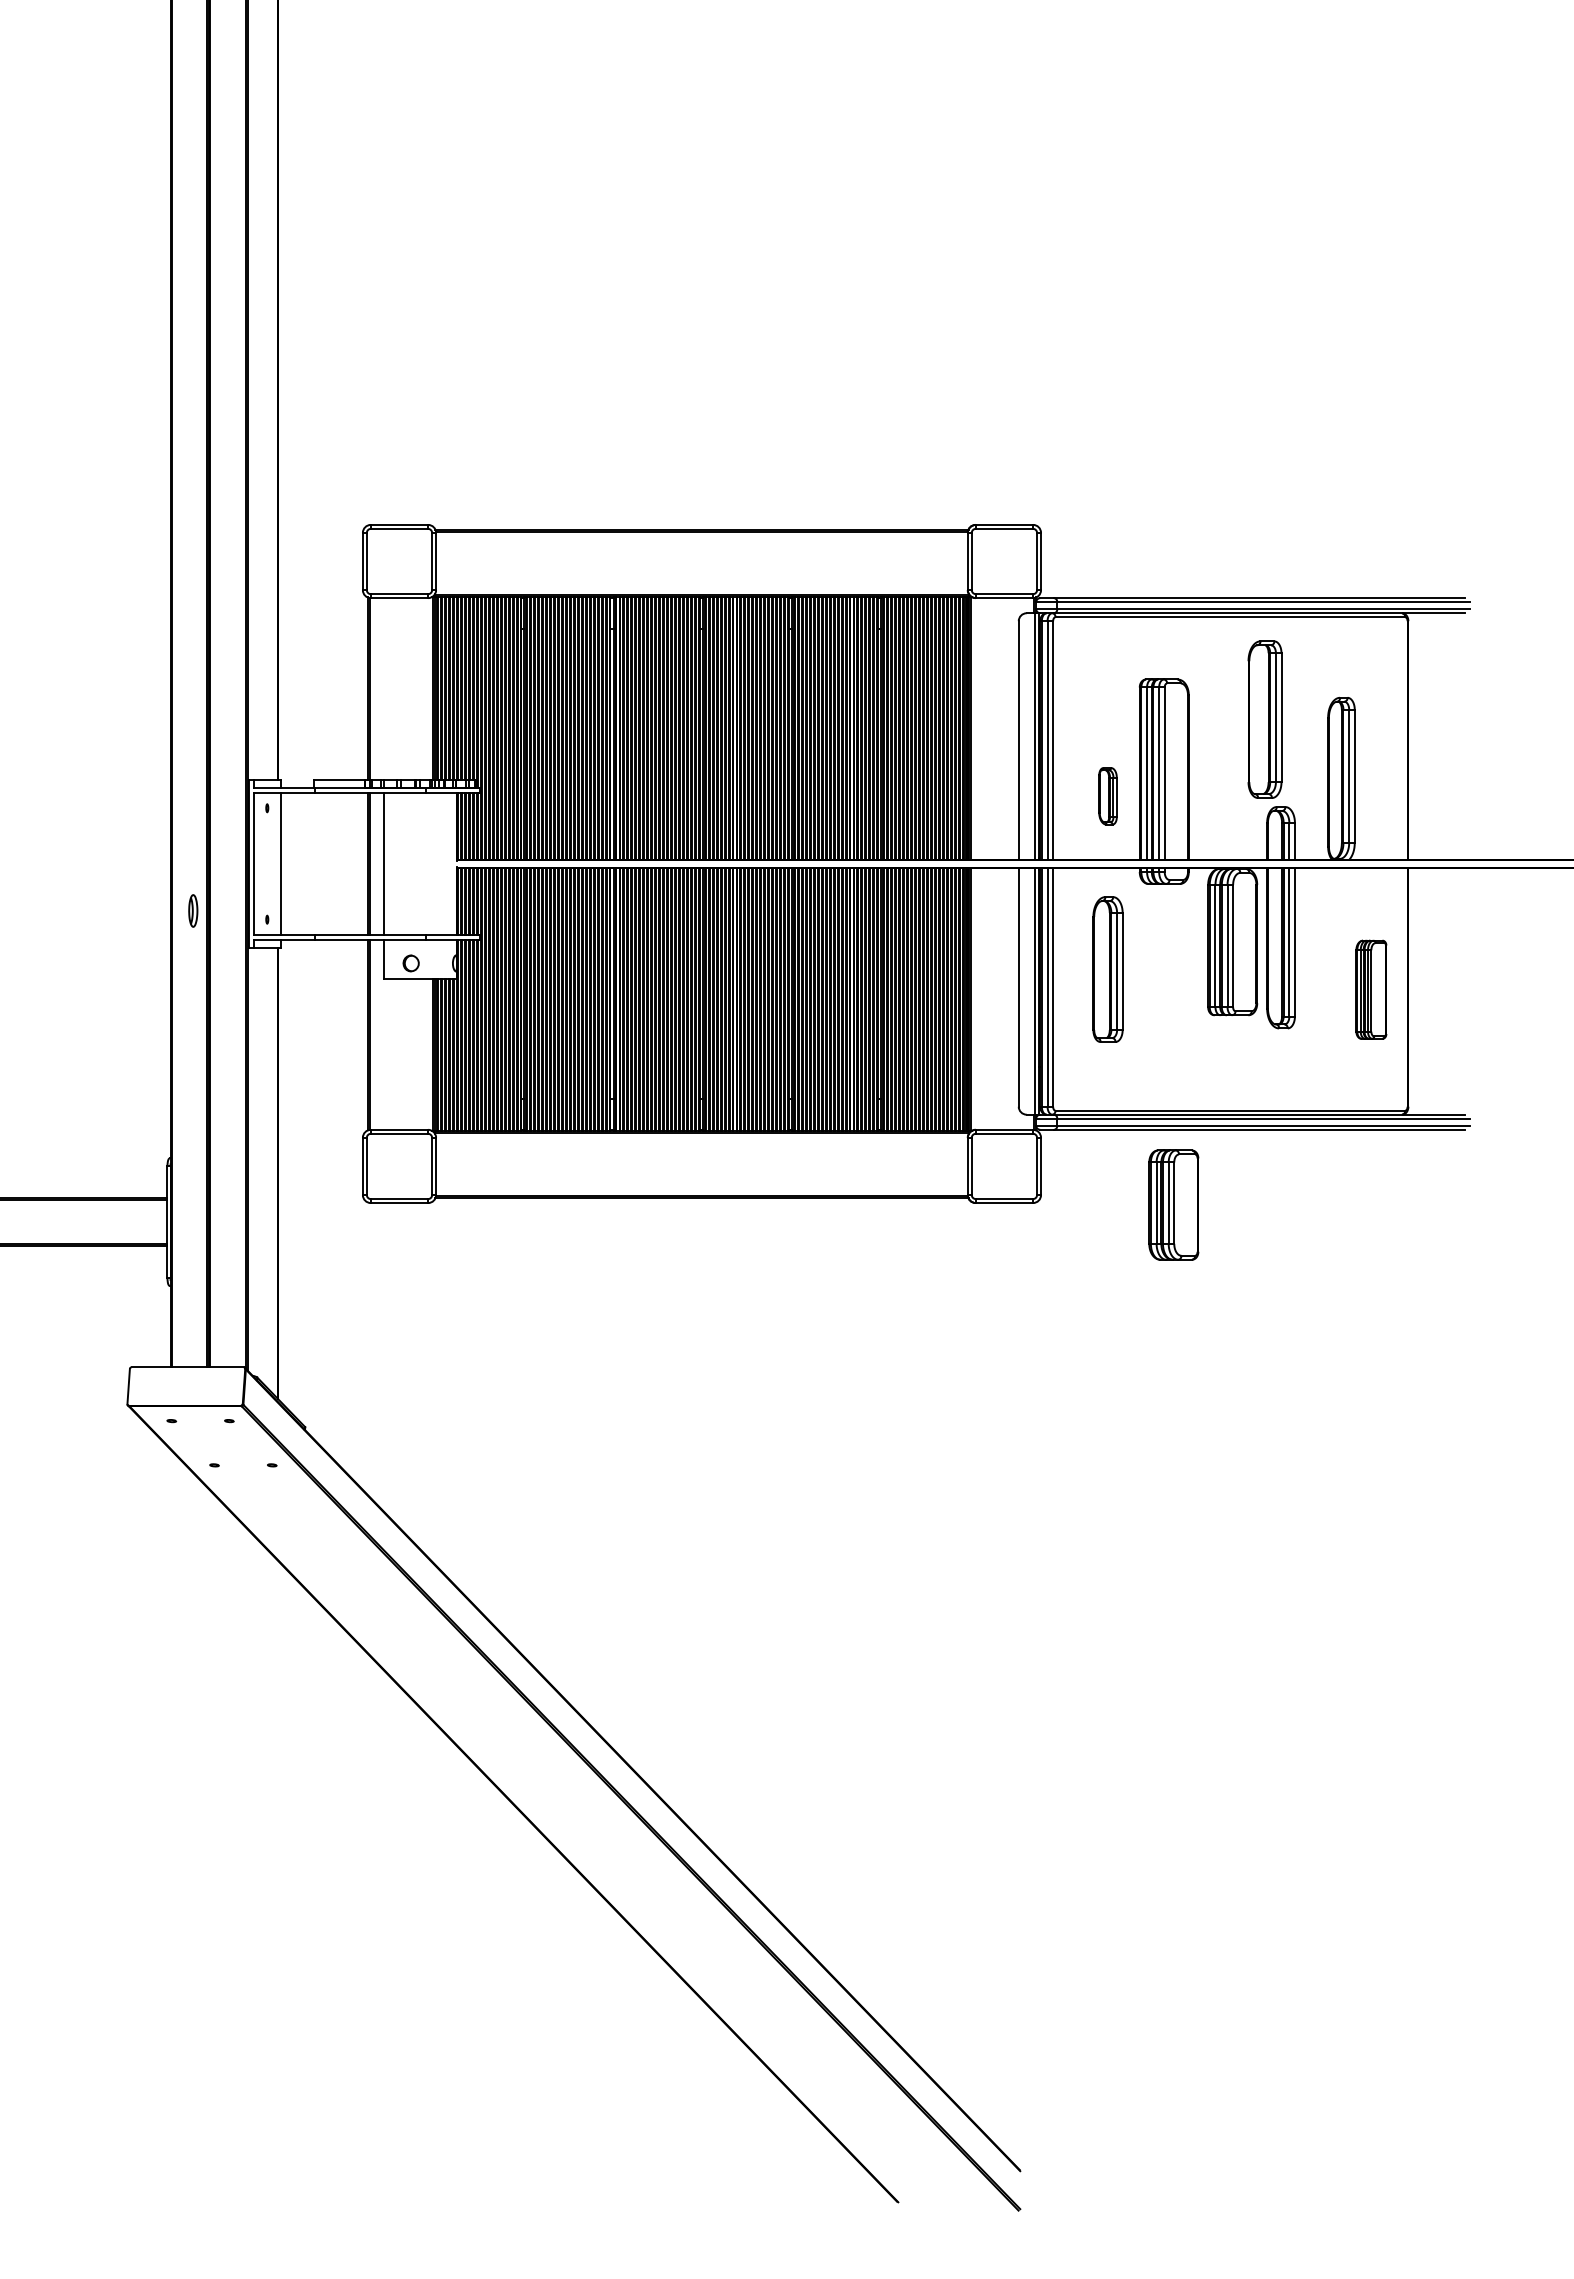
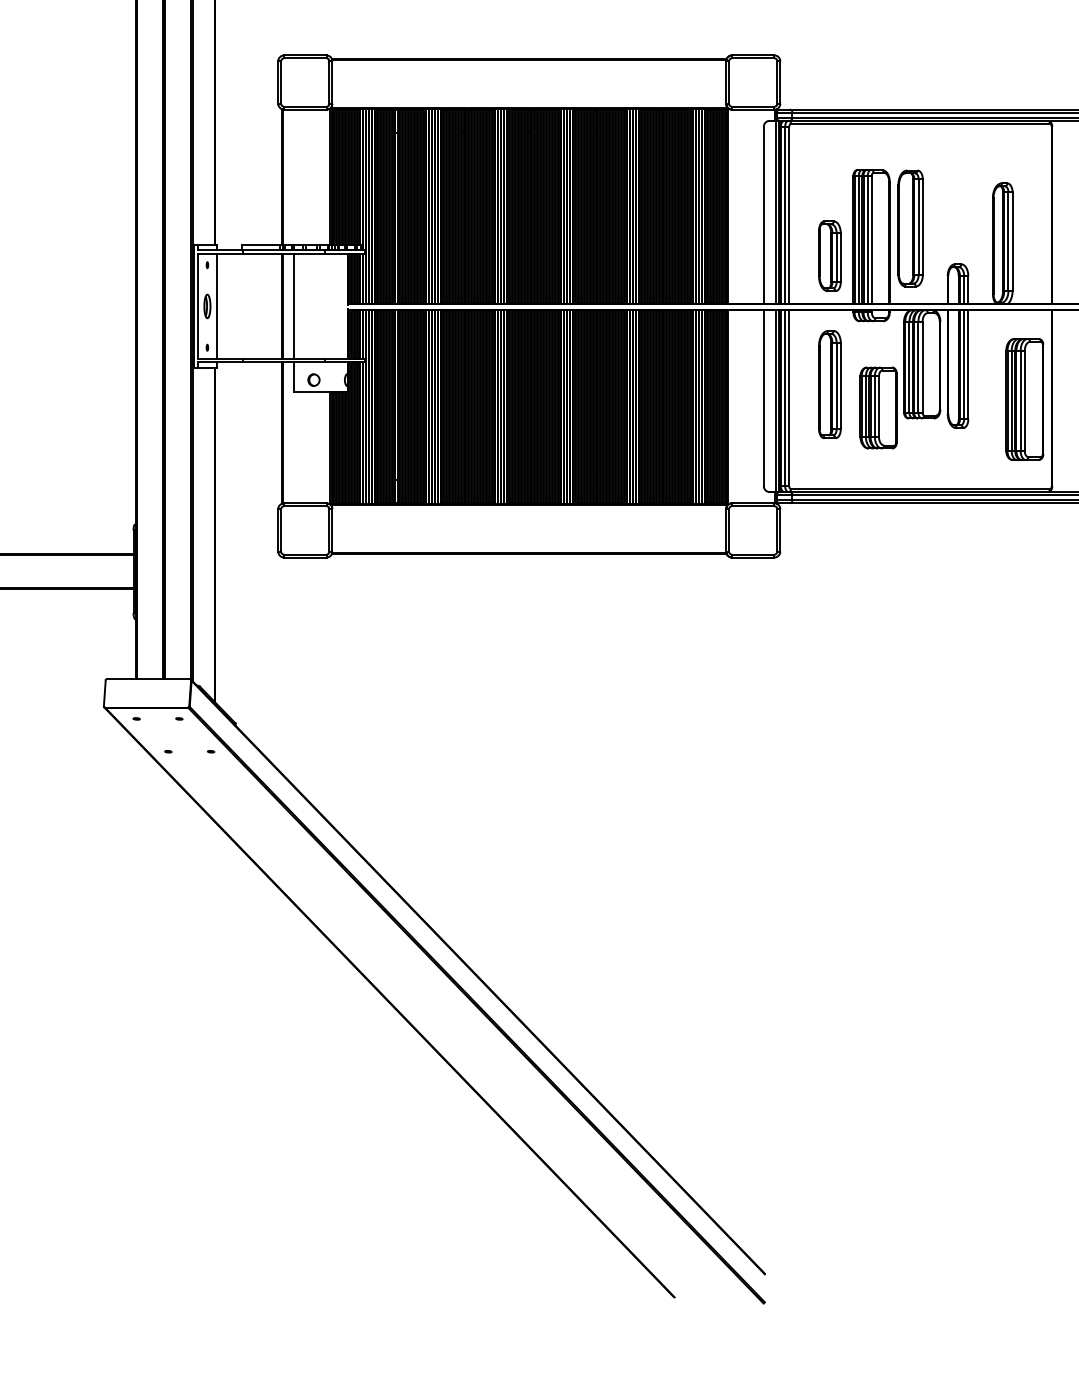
part: (1264, 719) -> (910, 228), moved
part: (1107, 796) -> (829, 256), size x1.67
part: (193, 910) -> (207, 306), moved
part: (1371, 989) -> (1024, 399), size x1.67
part: (1173, 1204) -> (878, 407), moved

